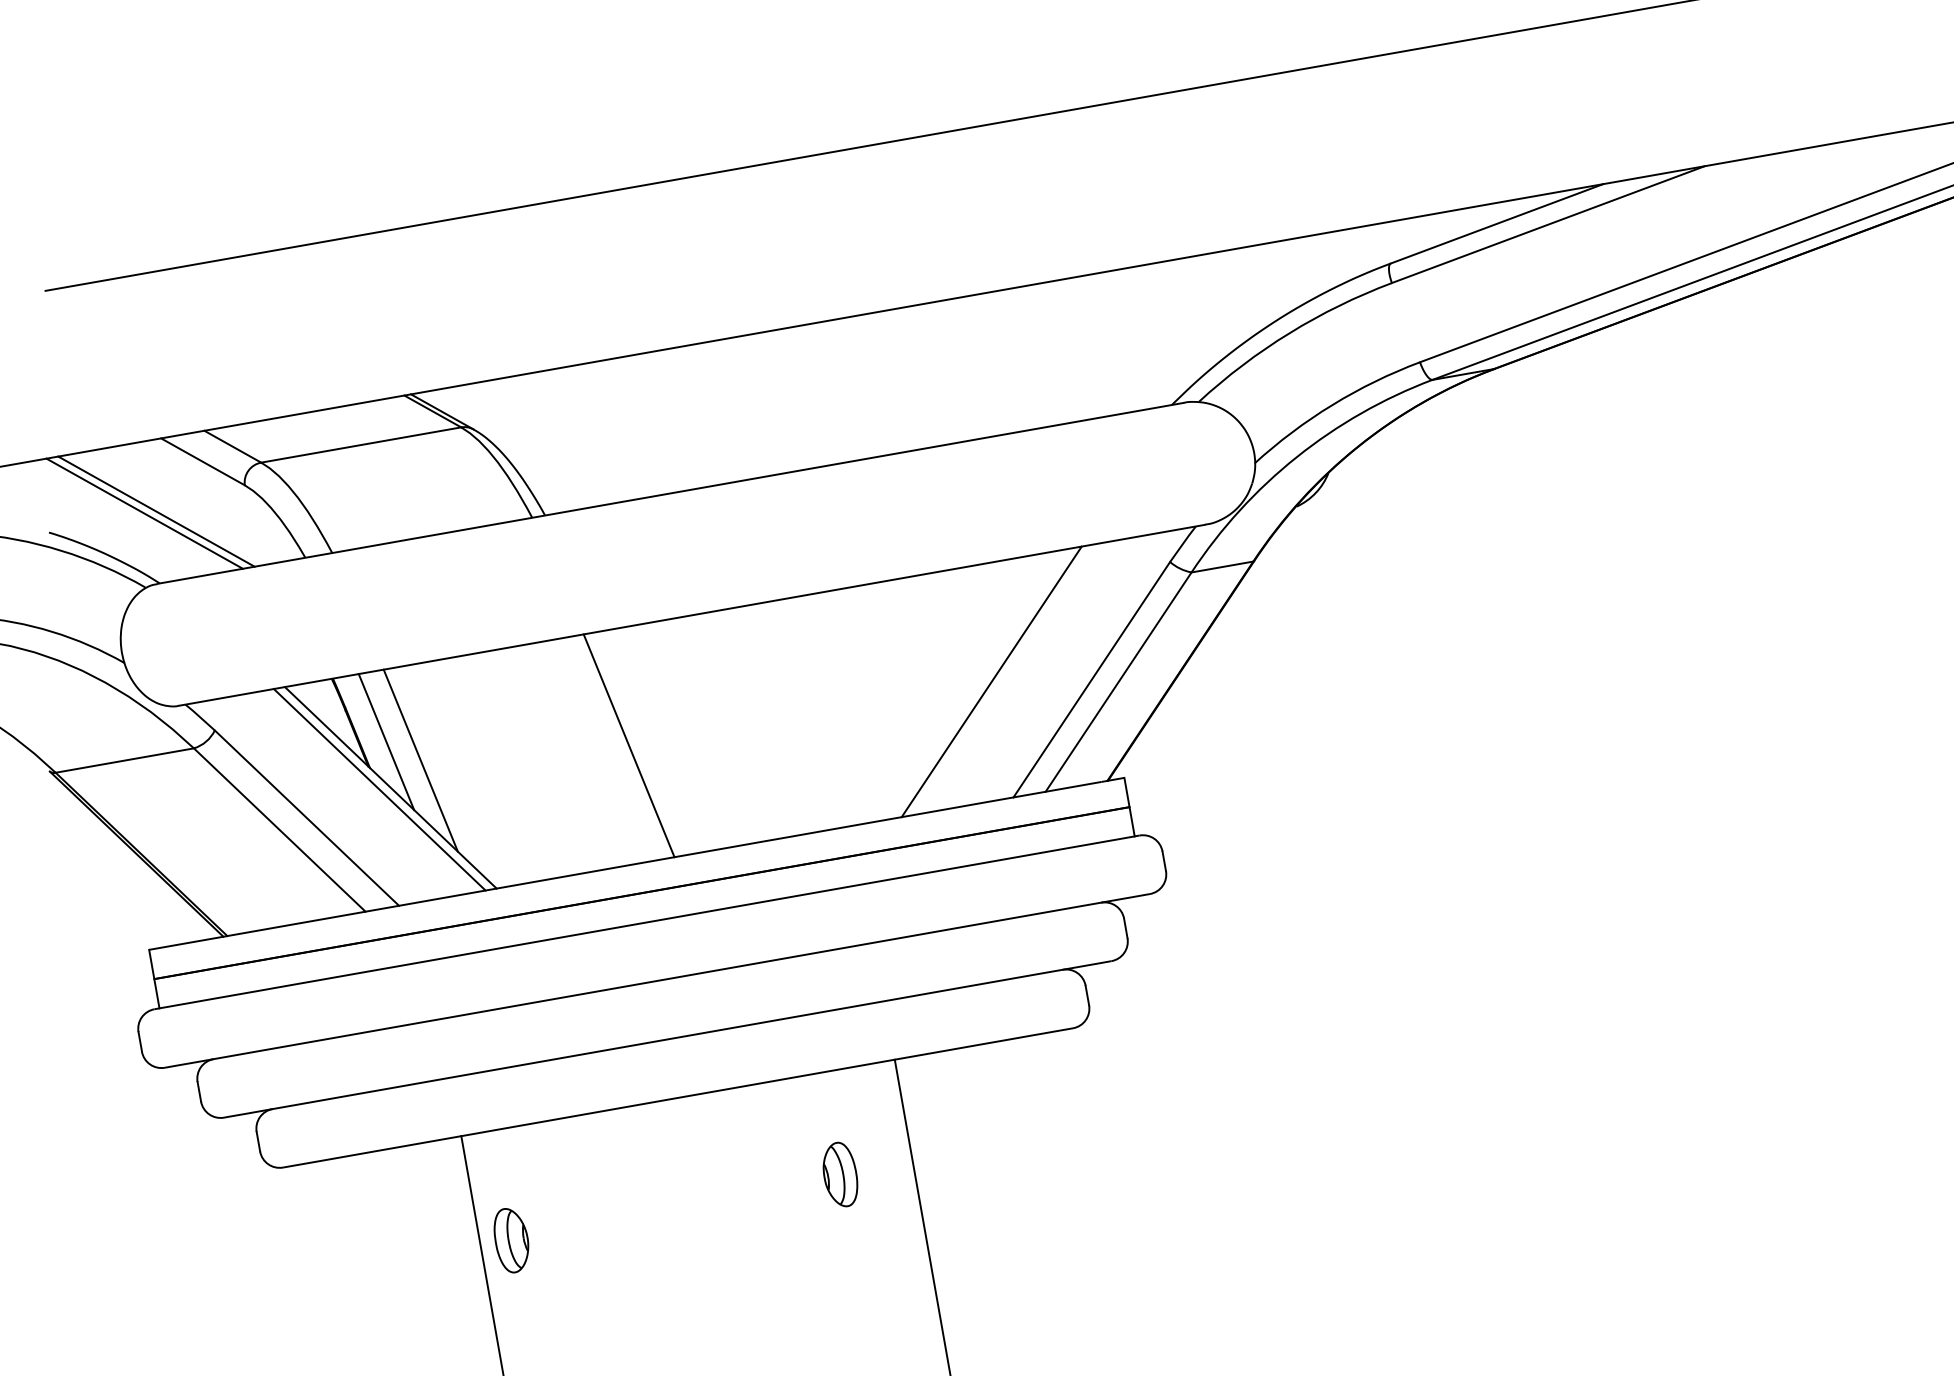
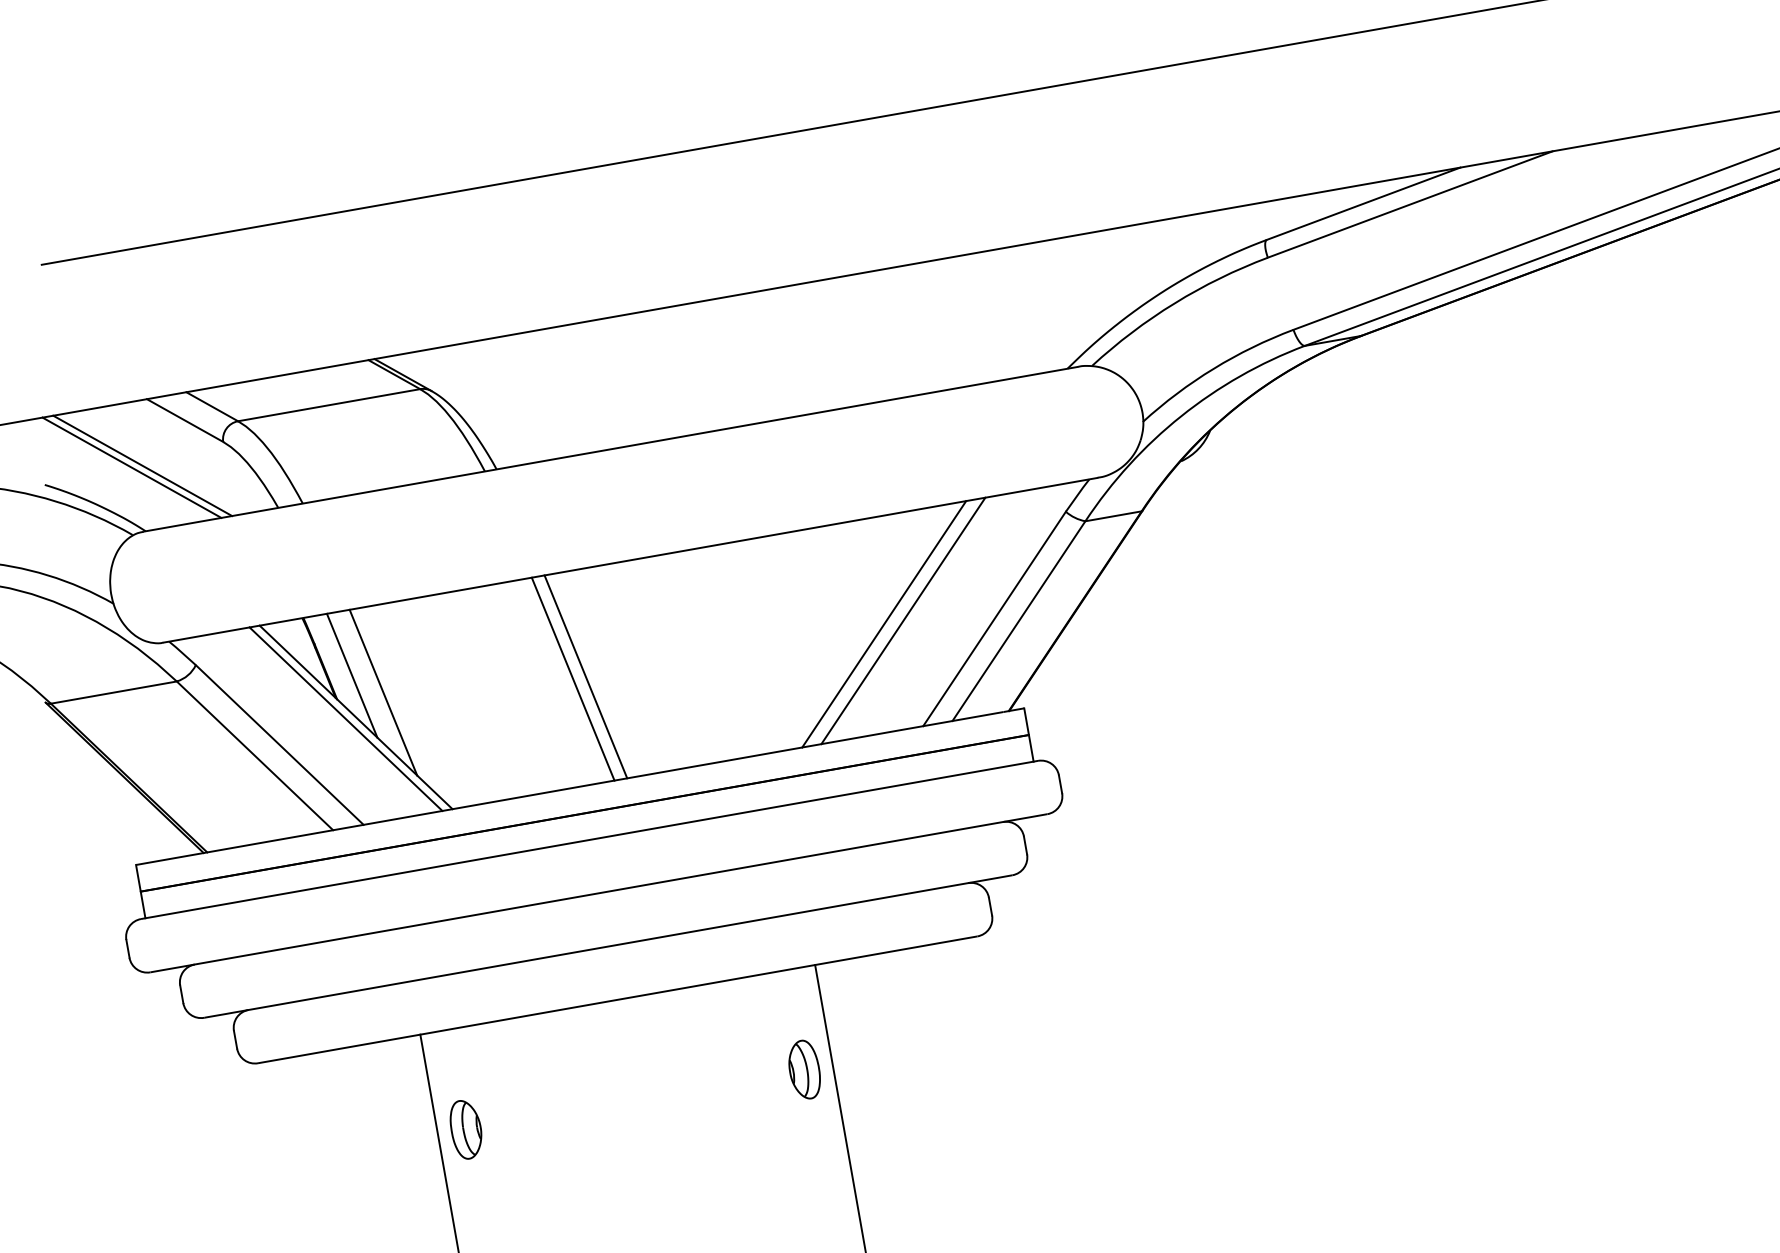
line: (970, 685) -> (884, 624), added
line: (642, 742) -> (585, 676), added
part: (840, 1174) -> (804, 1069), moved

